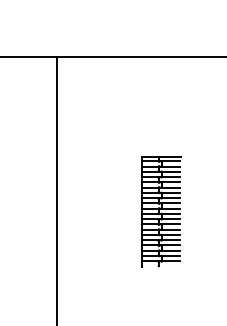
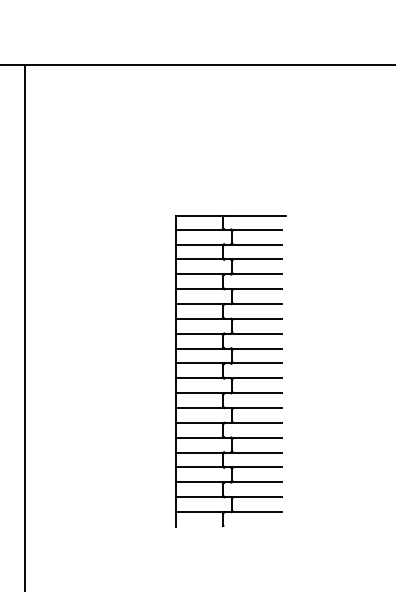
part: (161, 211) -> (231, 371), size x1.43

